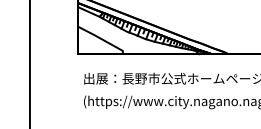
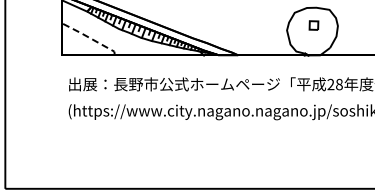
line: (101, 38) -> (89, 37), solid -> dashed

